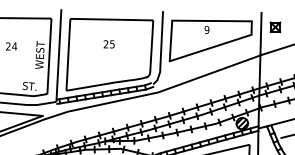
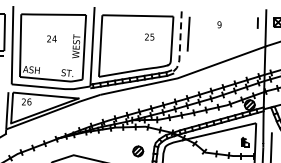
line: (211, 20) -> (223, 16), removed
text: (109, 43) -> (149, 36), moved
line: (210, 47) -> (222, 39), removed
line: (161, 50) -> (180, 42), solid -> dashed

